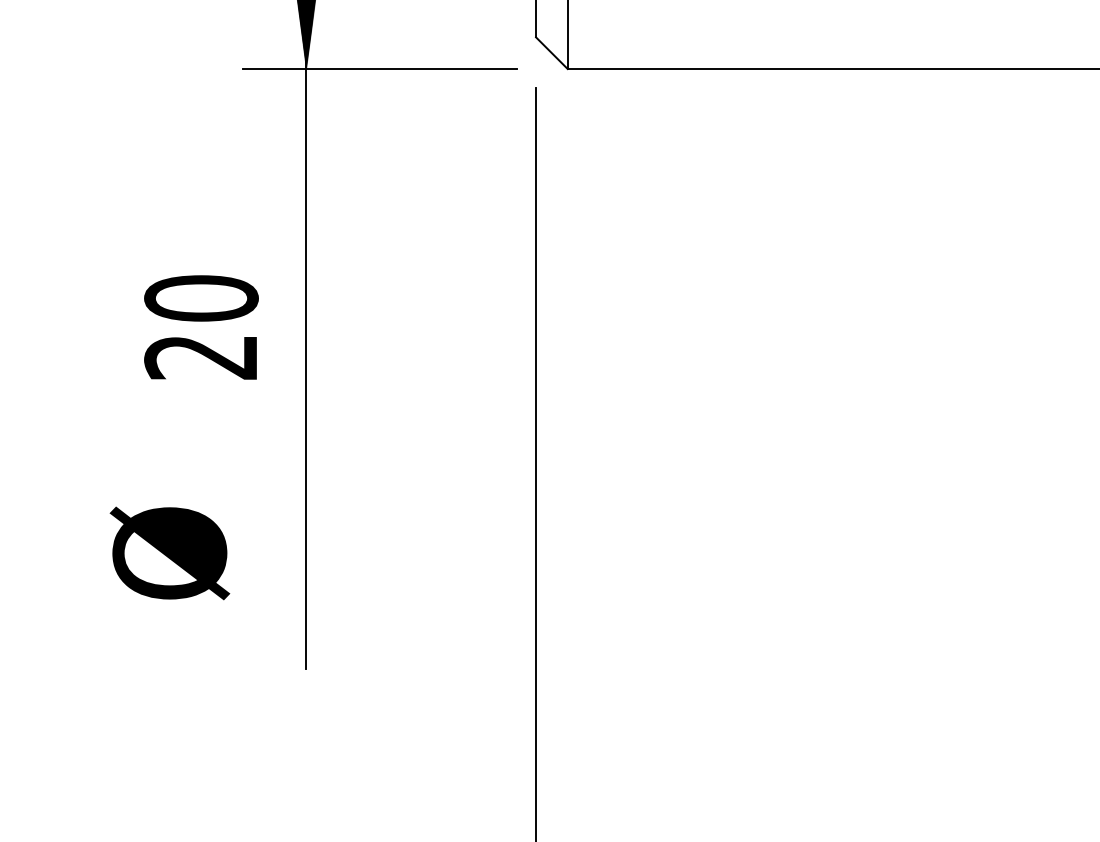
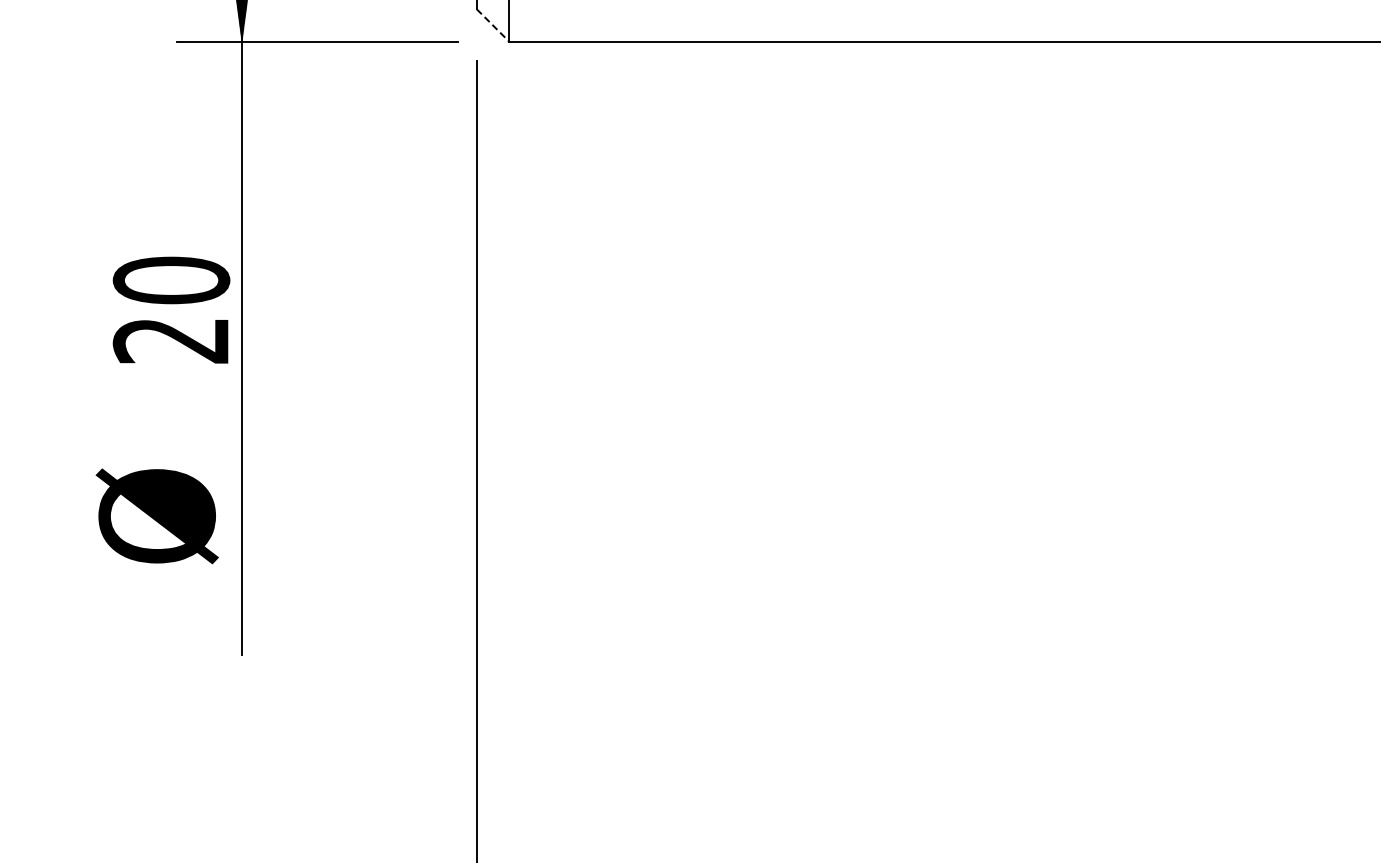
line: (552, 53) -> (493, 25), solid -> dashed
text: (201, 326) -> (171, 309), moved
text: (169, 553) -> (156, 516), moved

